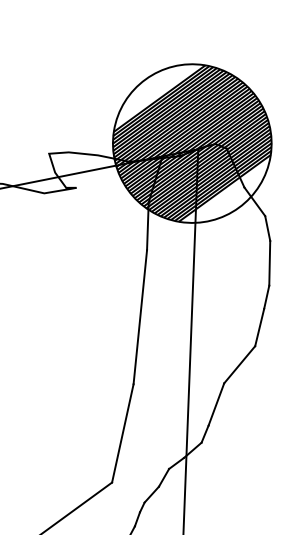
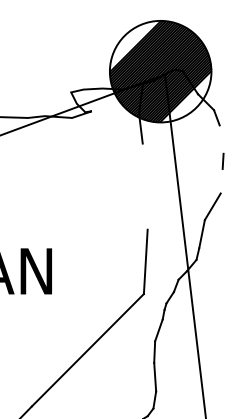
line: (269, 263) -> (221, 139), removed
line: (139, 316) -> (144, 186), removed
line: (259, 327) -> (221, 181), removed

